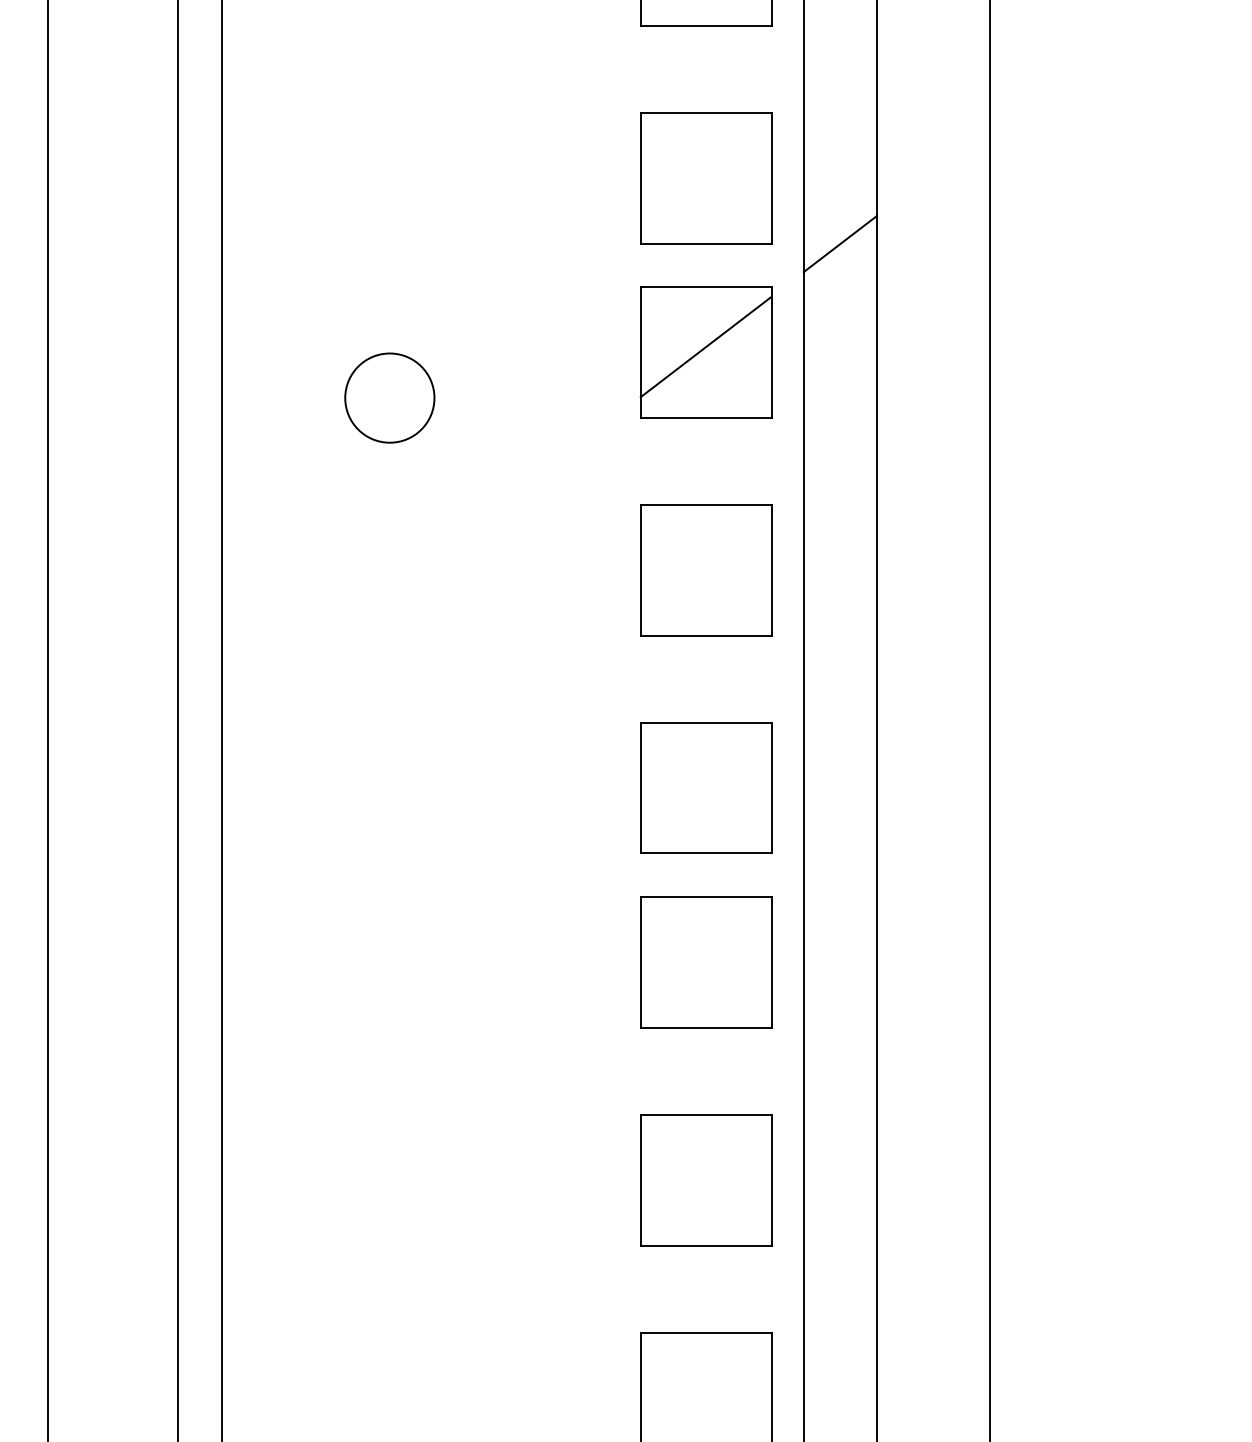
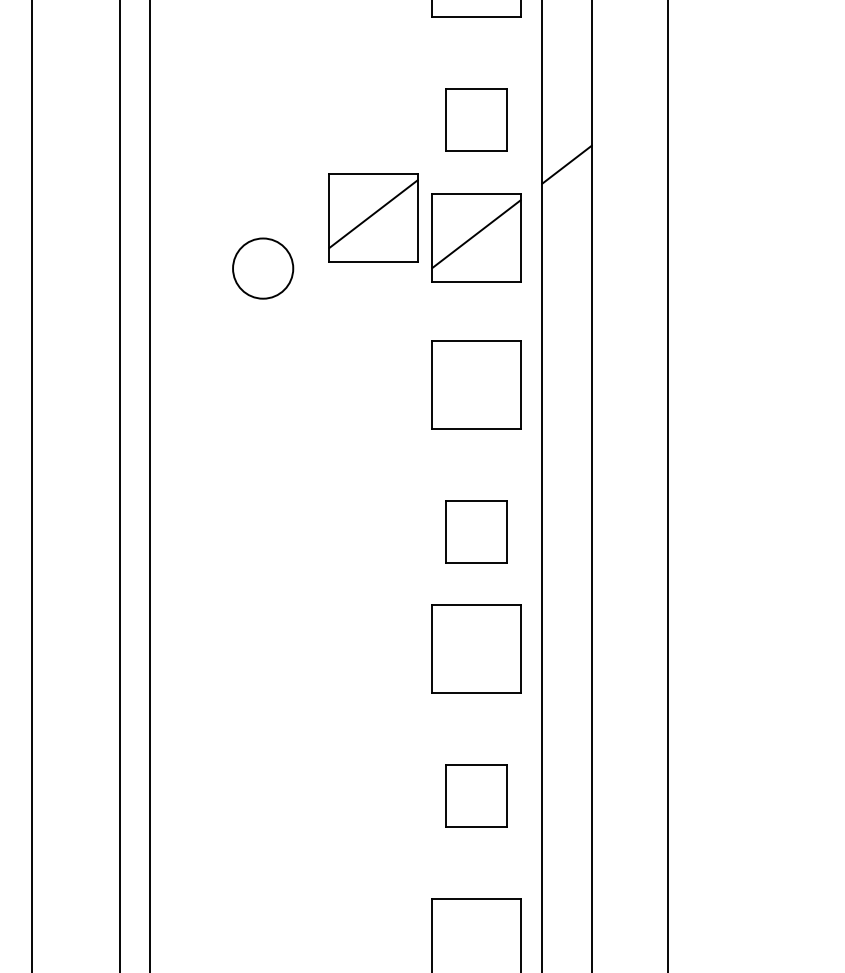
part: (706, 177) -> (476, 119), size x0.7
part: (553, 322) -> (373, 217), added
part: (706, 787) -> (476, 531), size x0.7
part: (706, 1178) -> (476, 795), size x0.7

